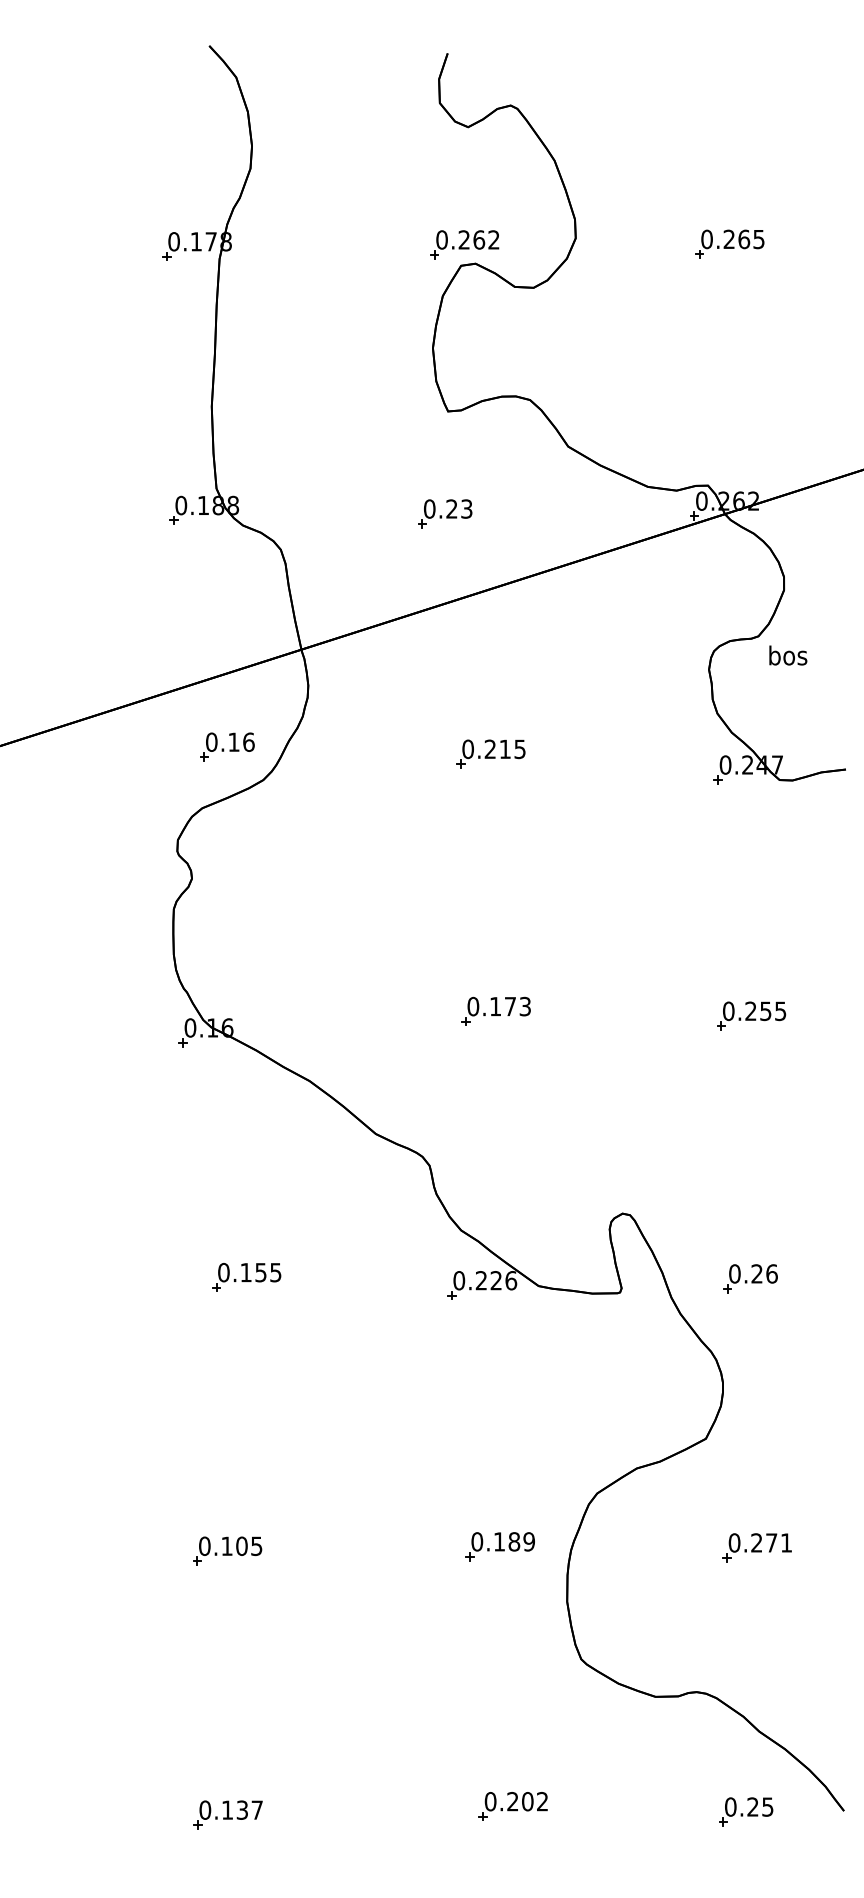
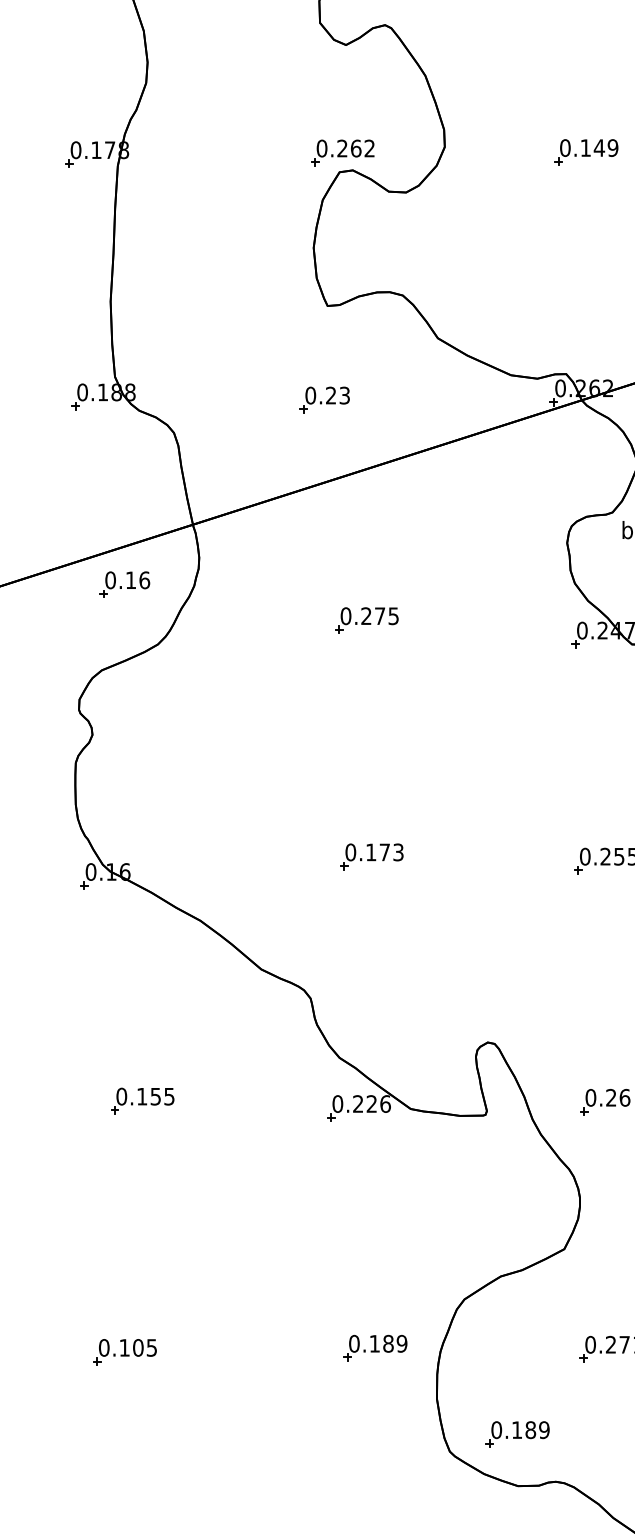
text: (743, 239) -> (598, 148), 0.265 -> 0.149
part: (227, 746) -> (125, 584), moved
text: (504, 748) -> (379, 615), 0.215 -> 0.275
part: (654, 1640) -> (517, 1434), added

